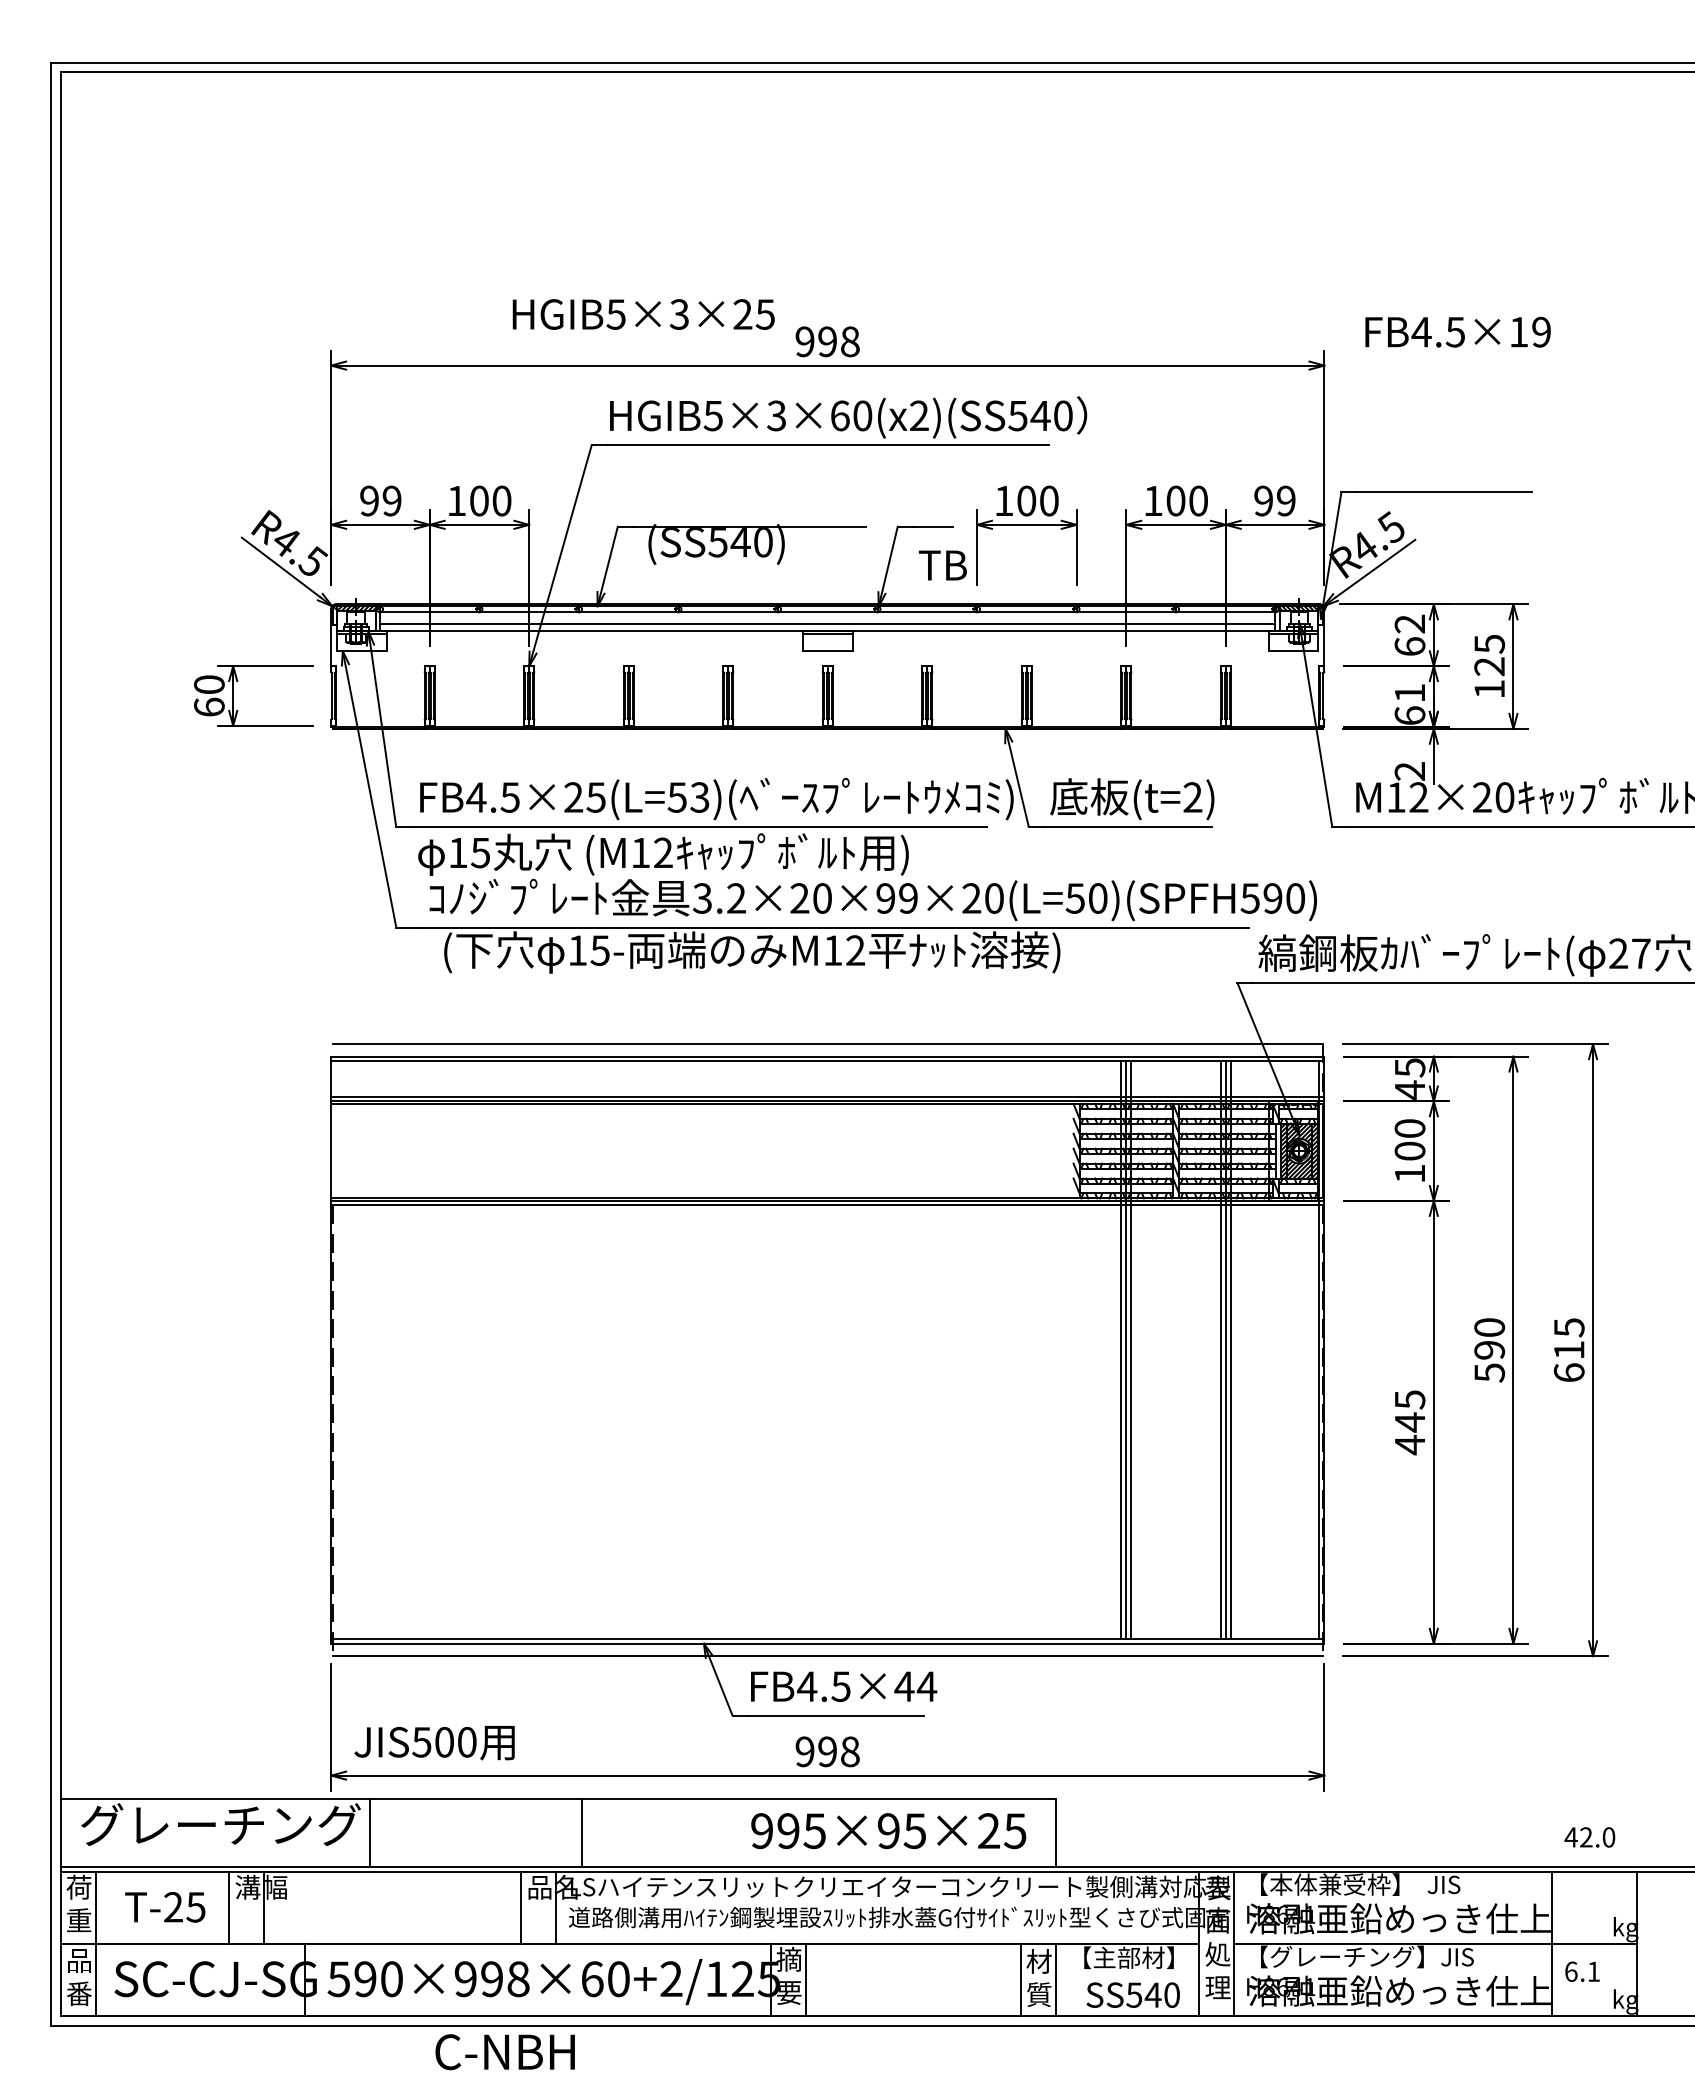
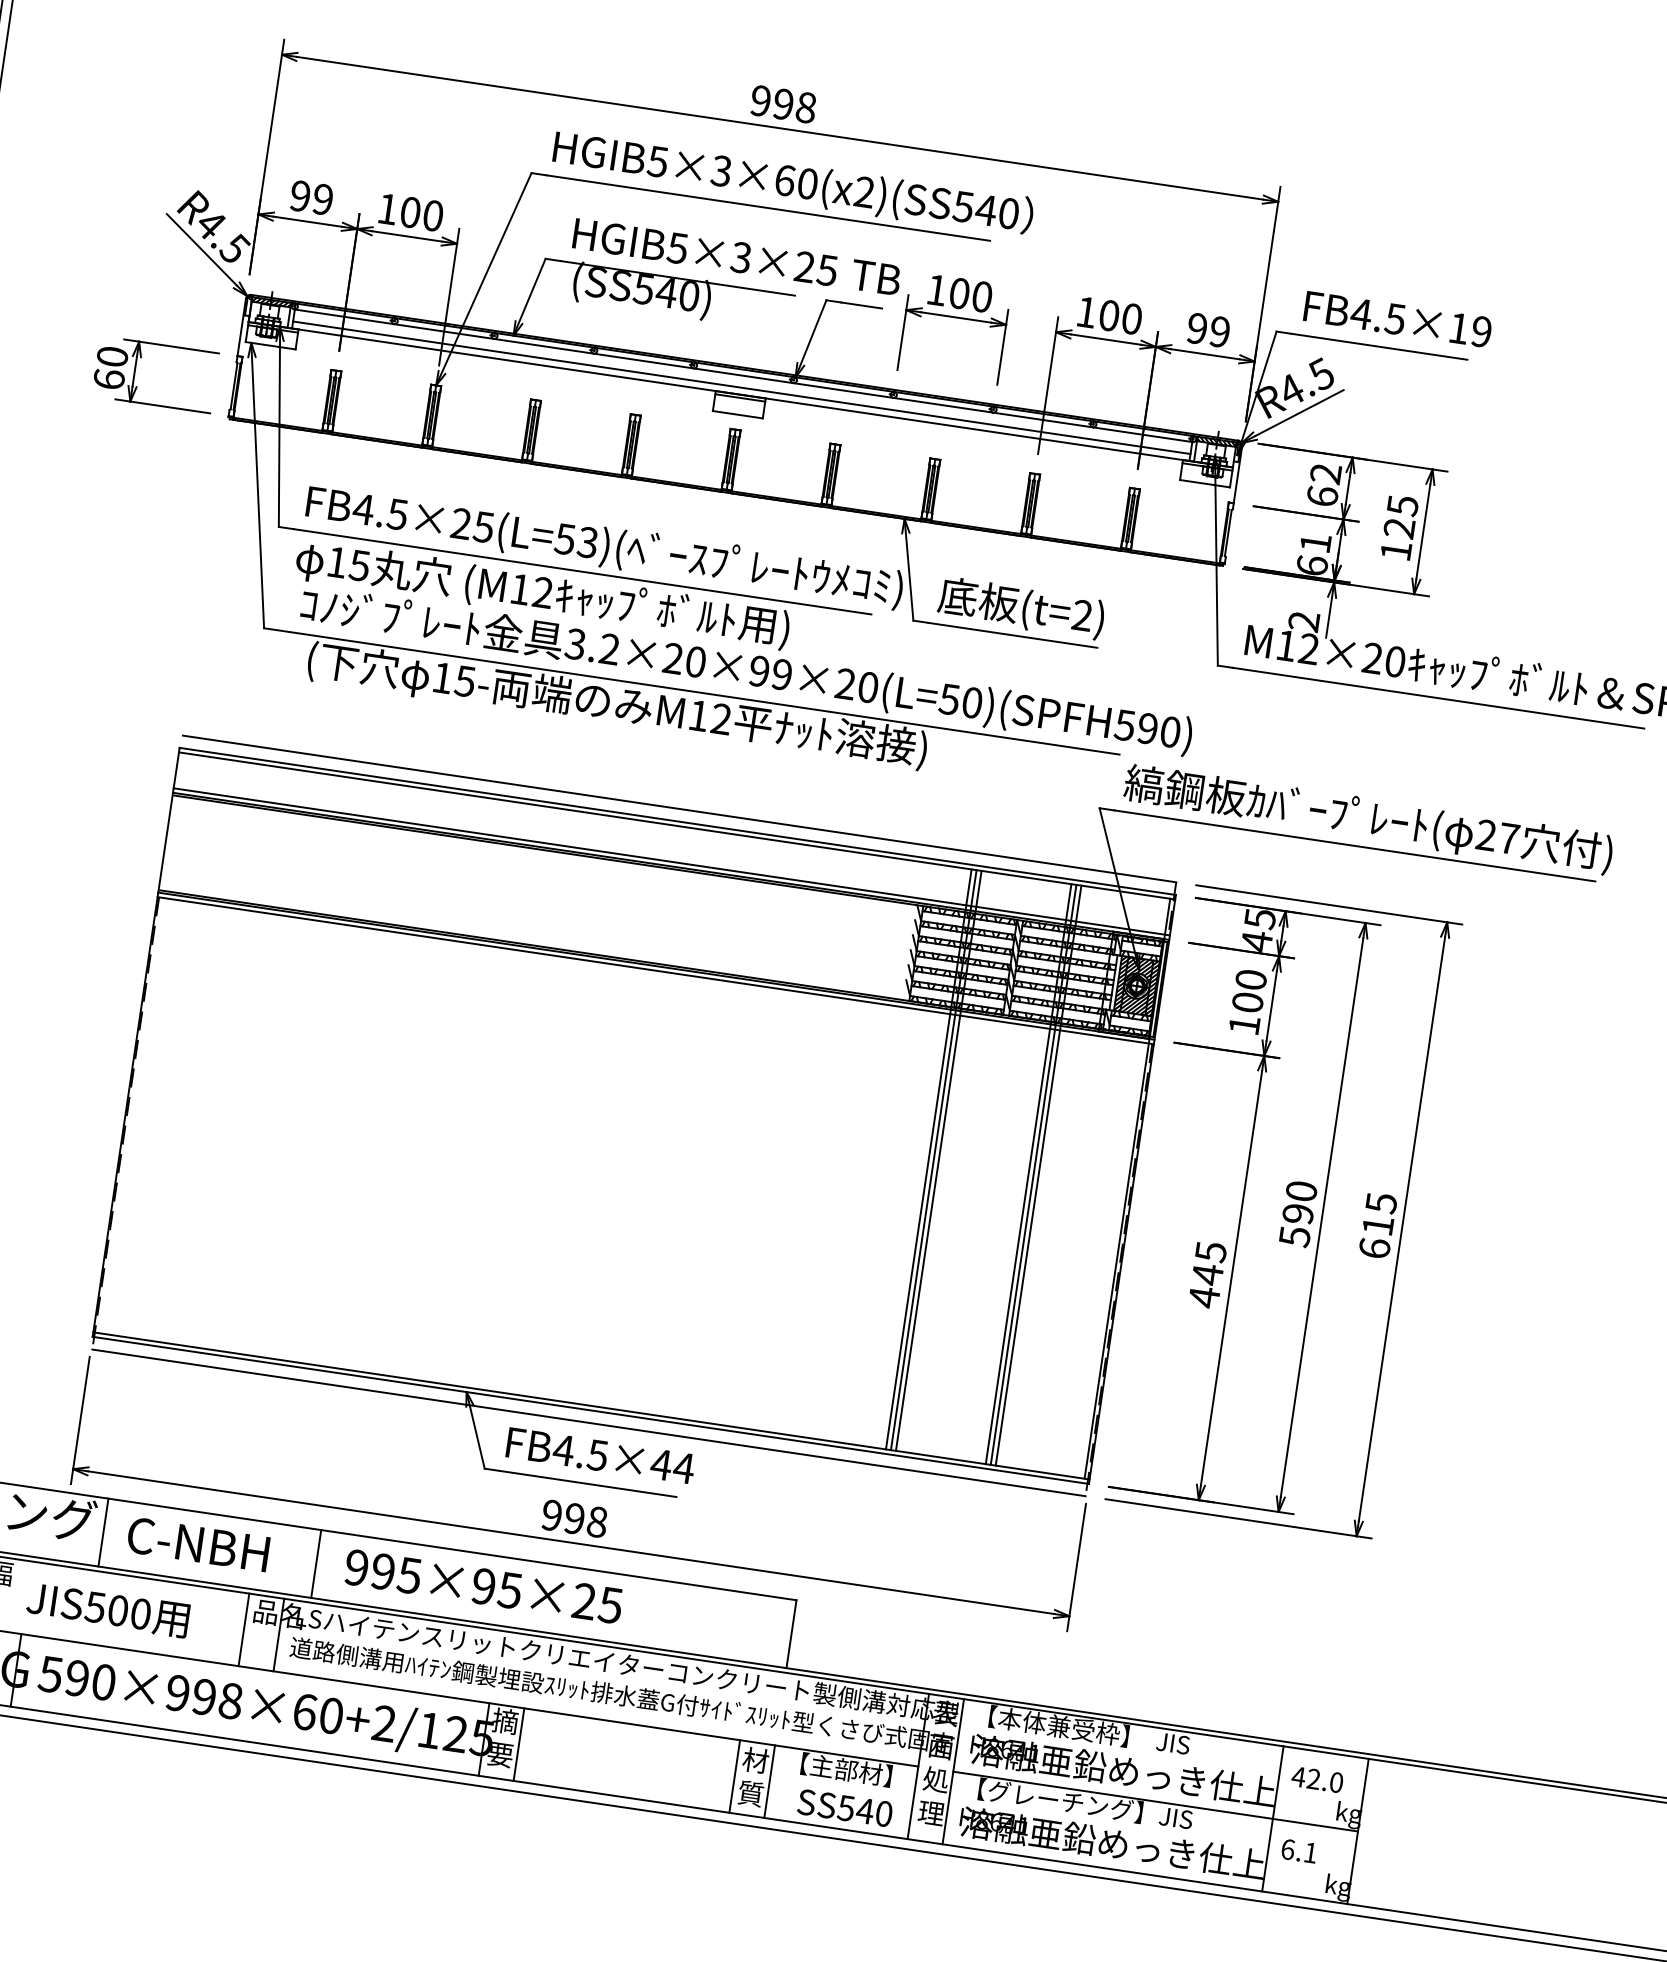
text: (643, 314) -> (705, 252), moved
text: (1457, 331) -> (1397, 318), moved
text: (942, 565) -> (875, 277), moved
text: (434, 1743) -> (107, 1610), moved
text: (888, 1831) -> (483, 1586), moved
text: (1589, 1837) -> (1317, 1779), moved
text: (504, 2052) -> (197, 1544), moved

